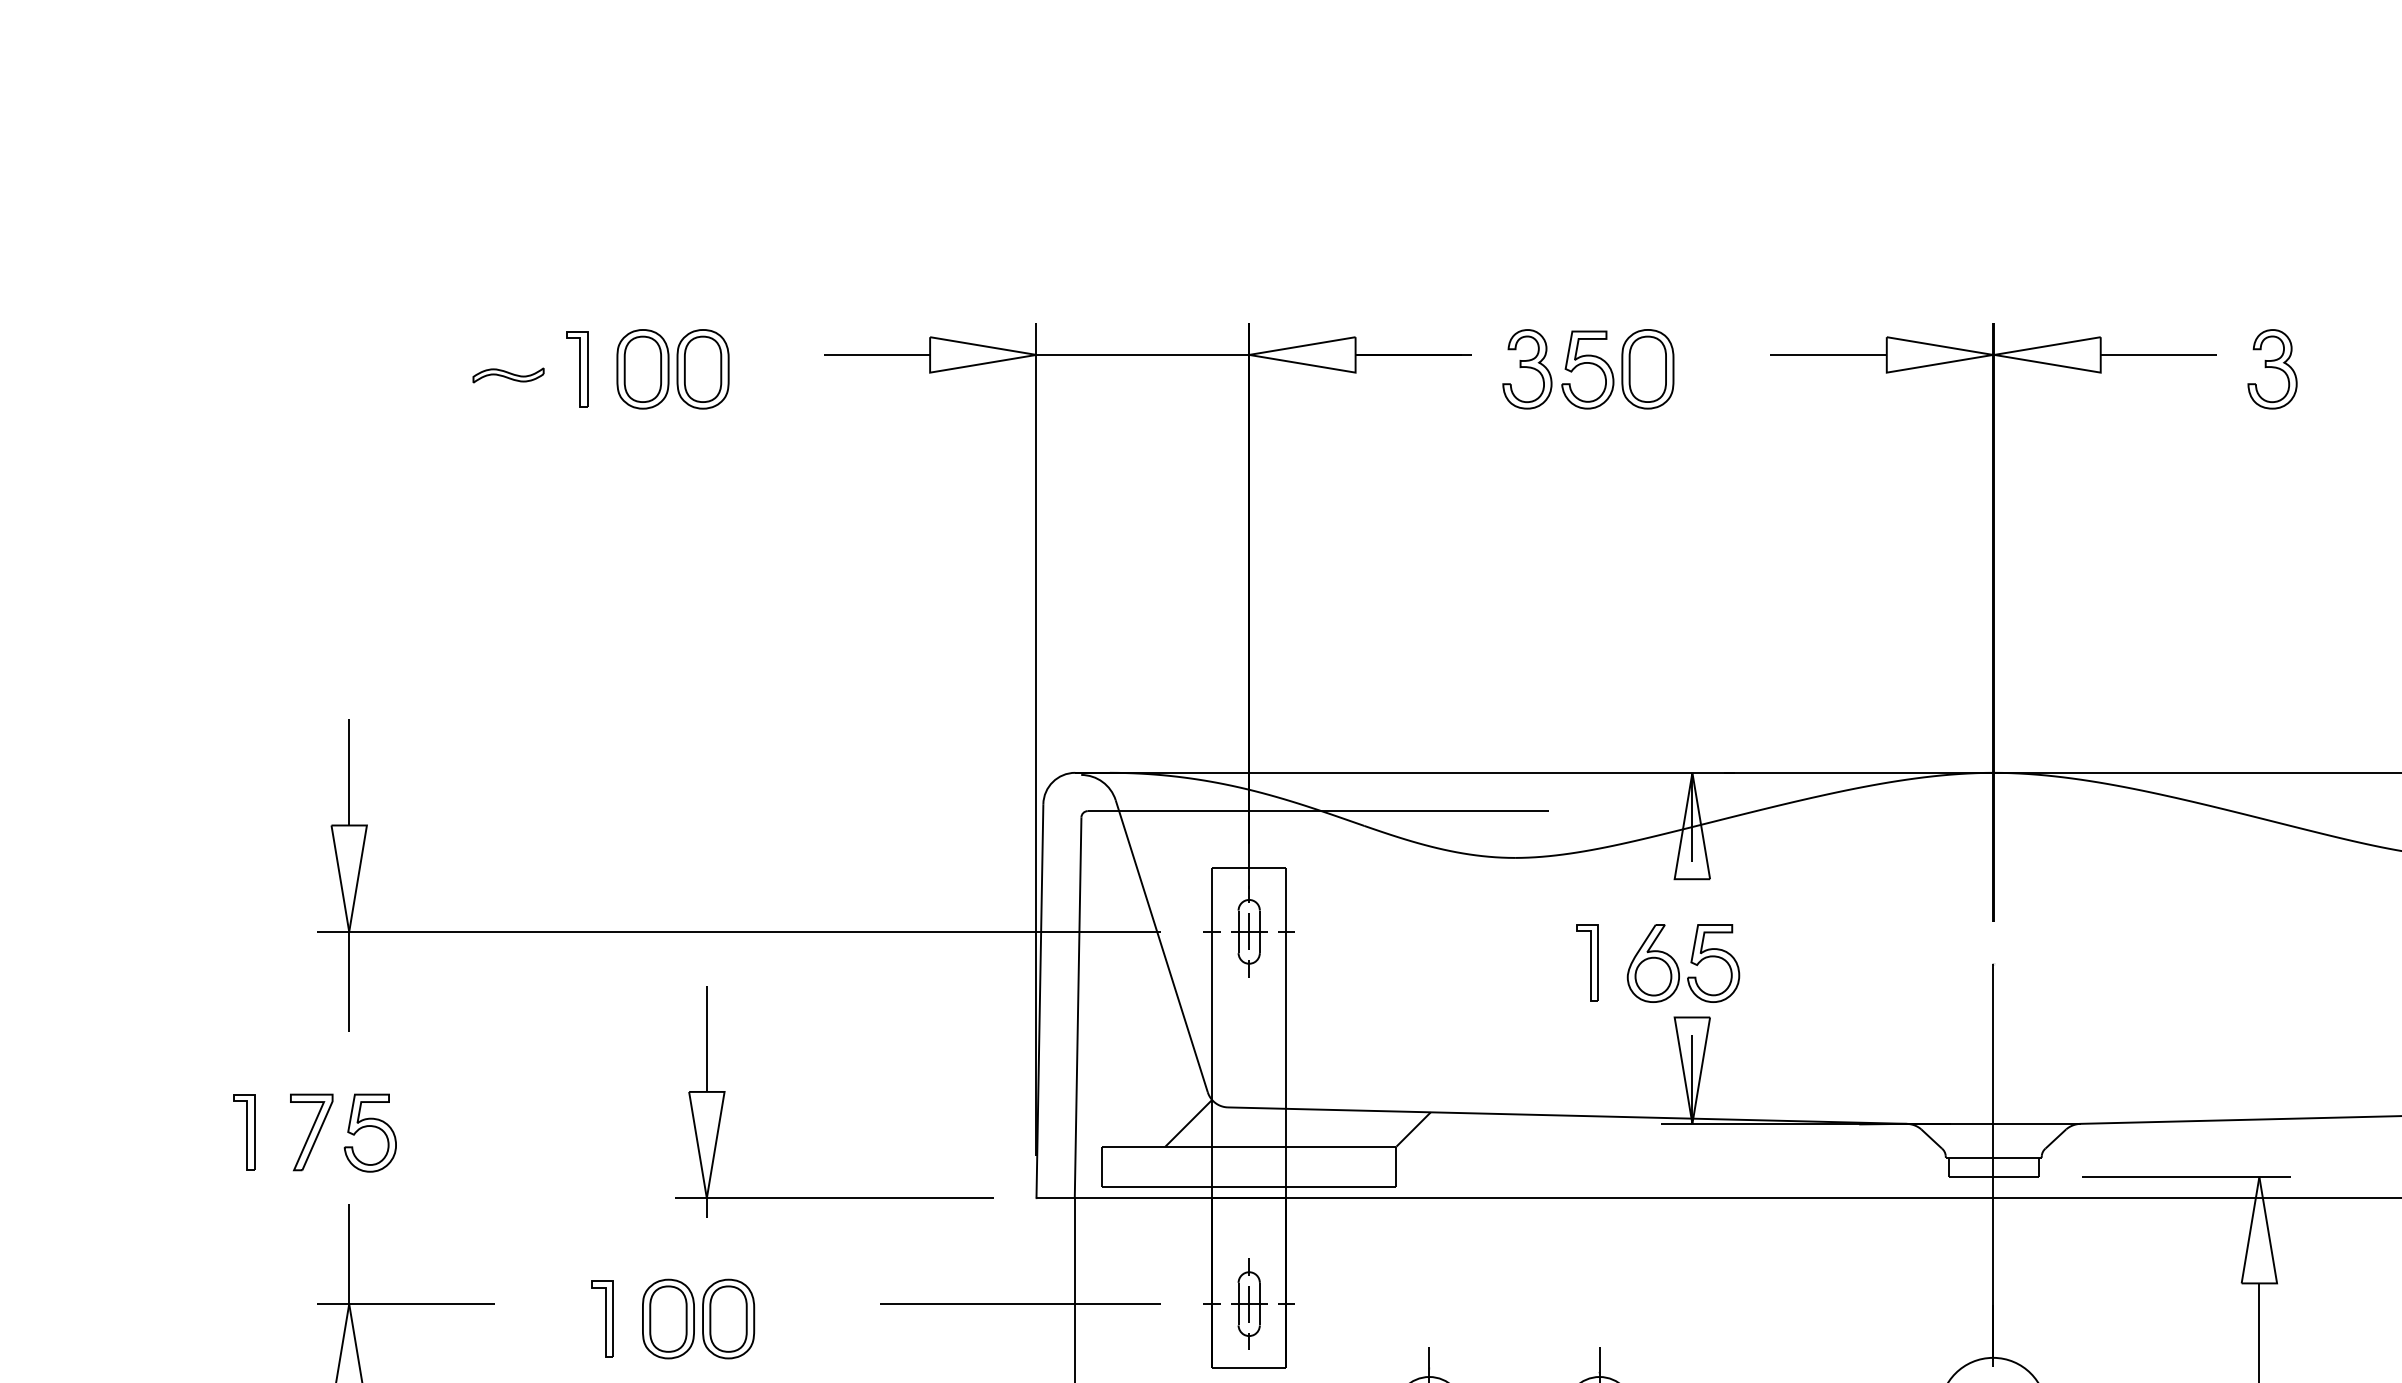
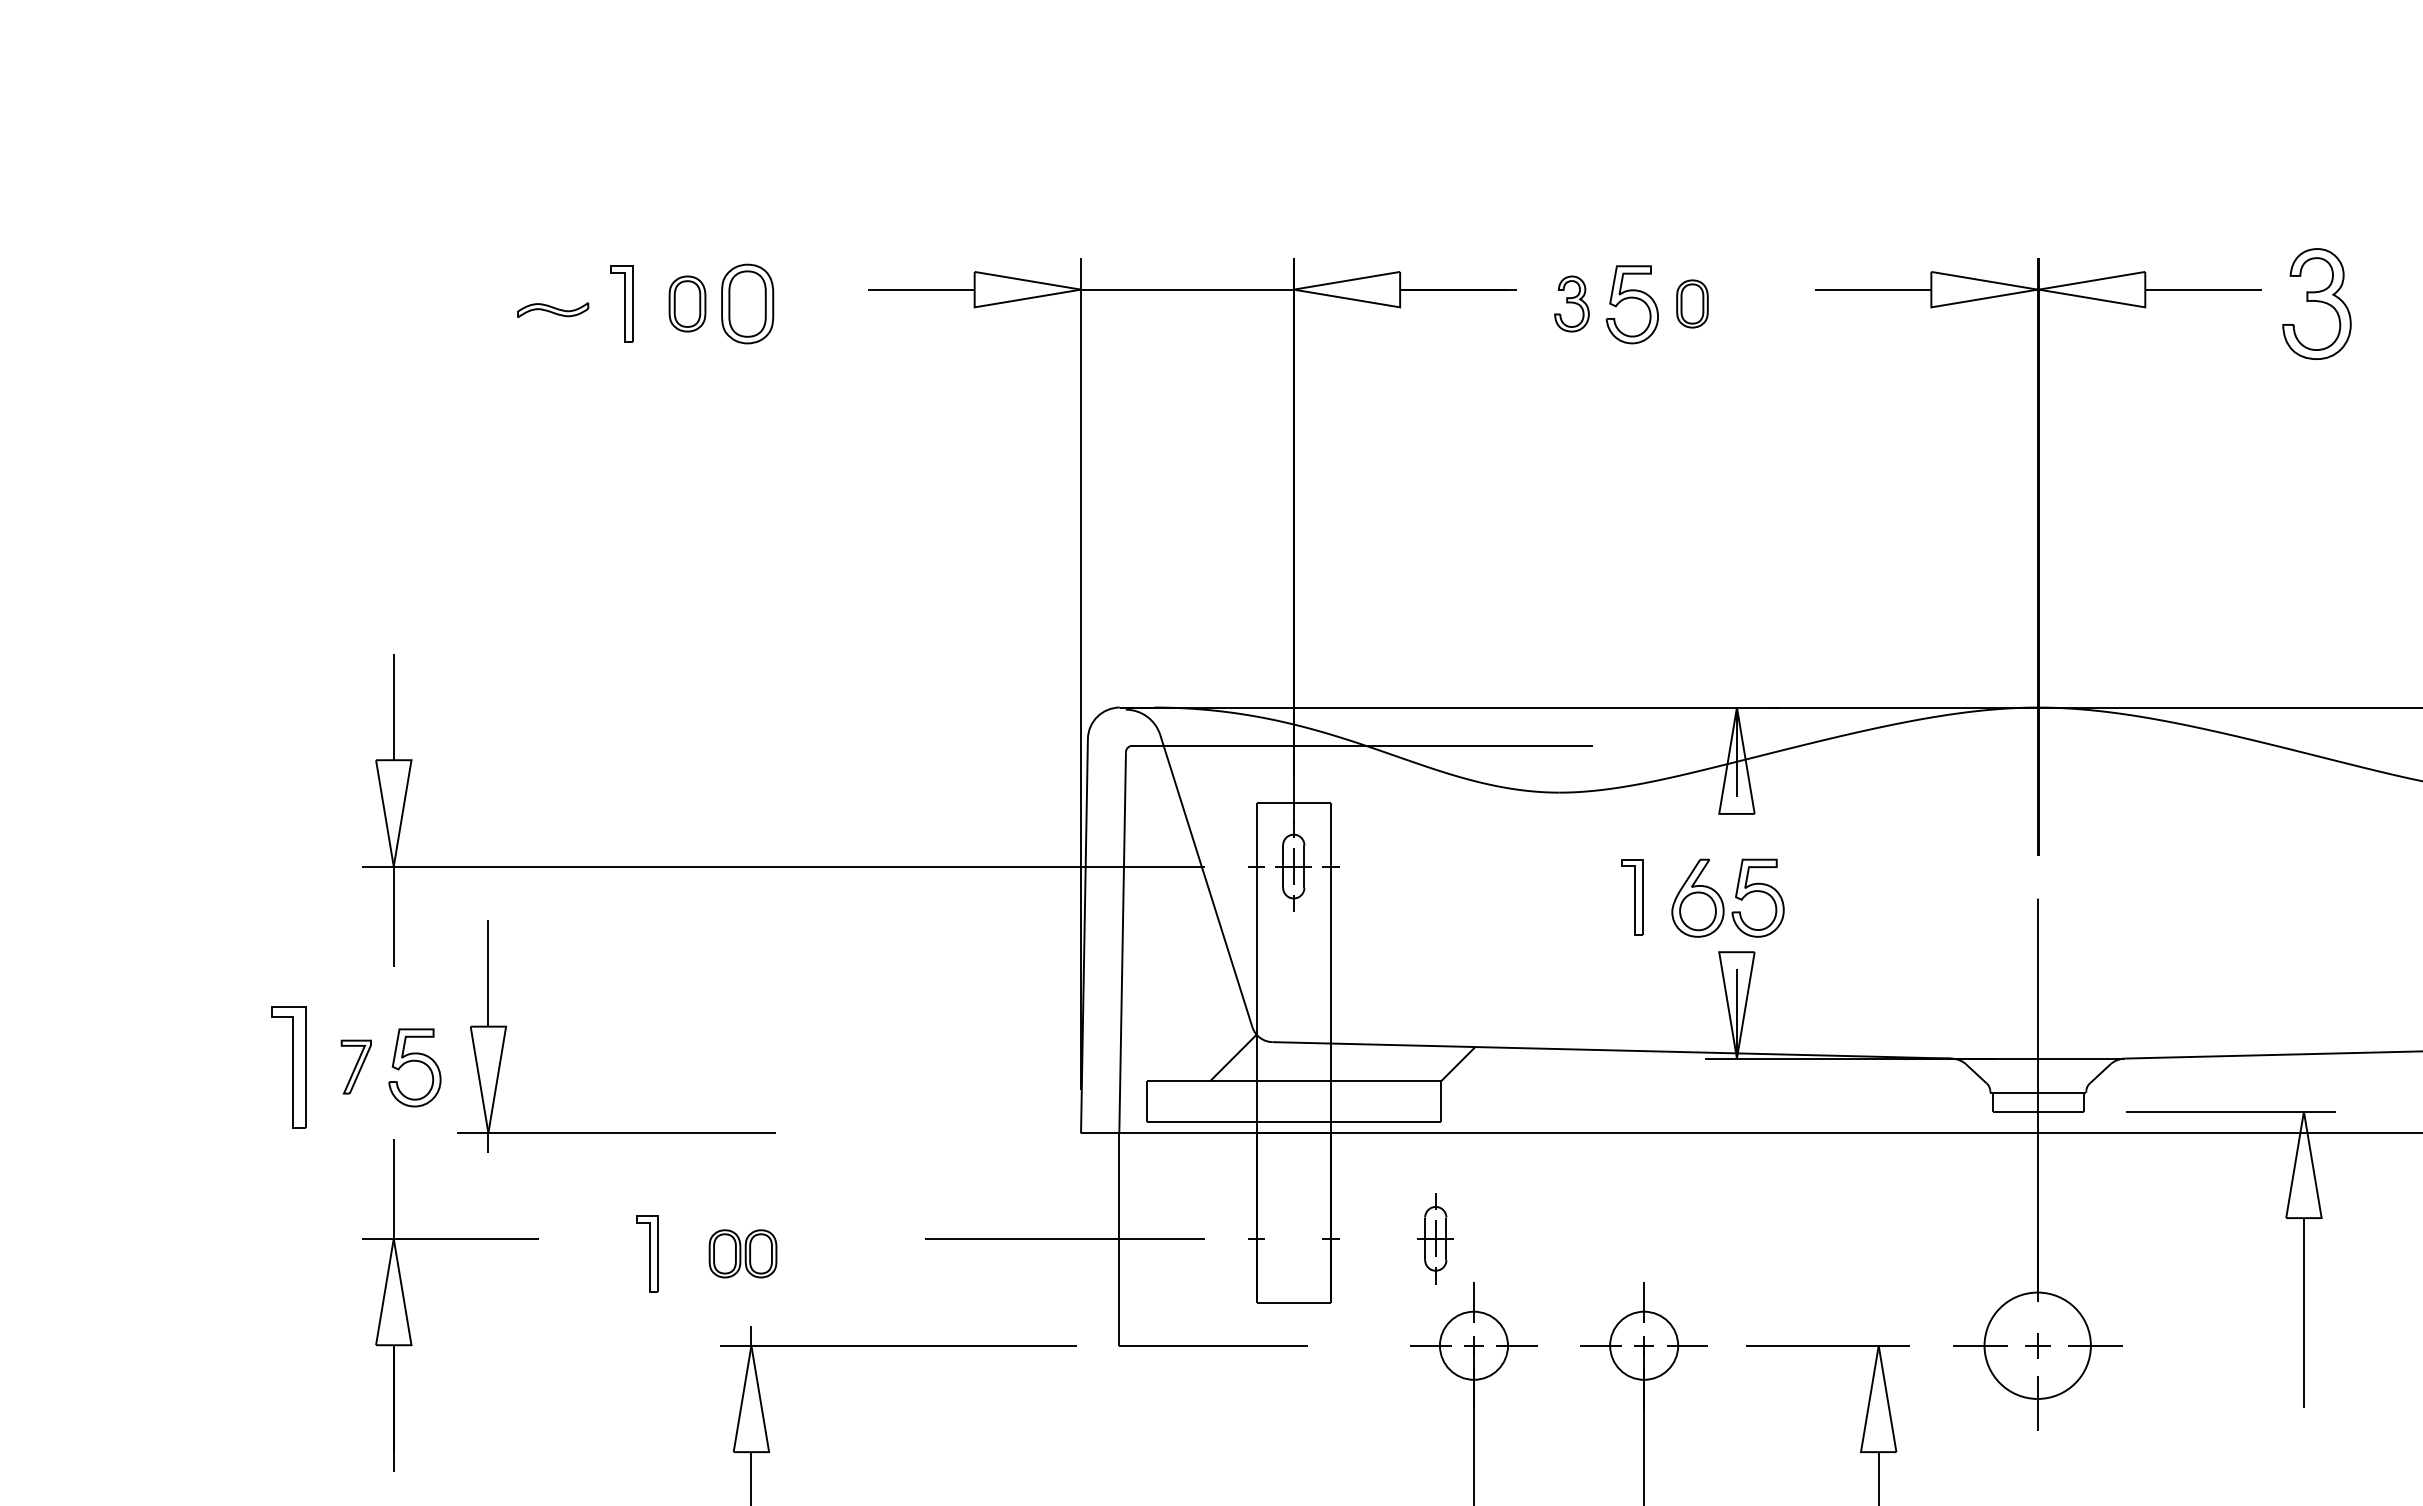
part: (642, 368) -> (687, 303), size x0.7
part: (1526, 368) -> (1571, 303), size x0.7
part: (1647, 368) -> (1692, 303), size x0.6
part: (2272, 368) -> (2317, 303), size x1.4
part: (244, 1131) -> (289, 1066), size x1.6
part: (311, 1131) -> (356, 1066), size x0.7
part: (834, 1197) -> (616, 1132), moved
part: (1248, 1303) -> (1435, 1238), moved
part: (697, 1318) -> (742, 1253), size x0.6

